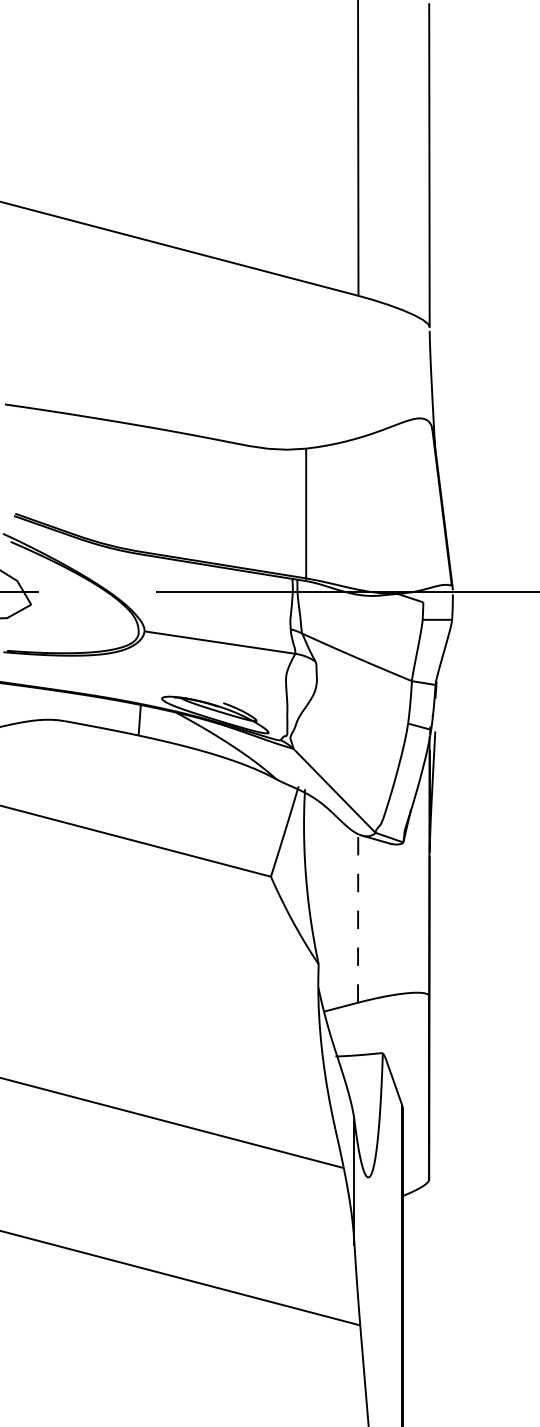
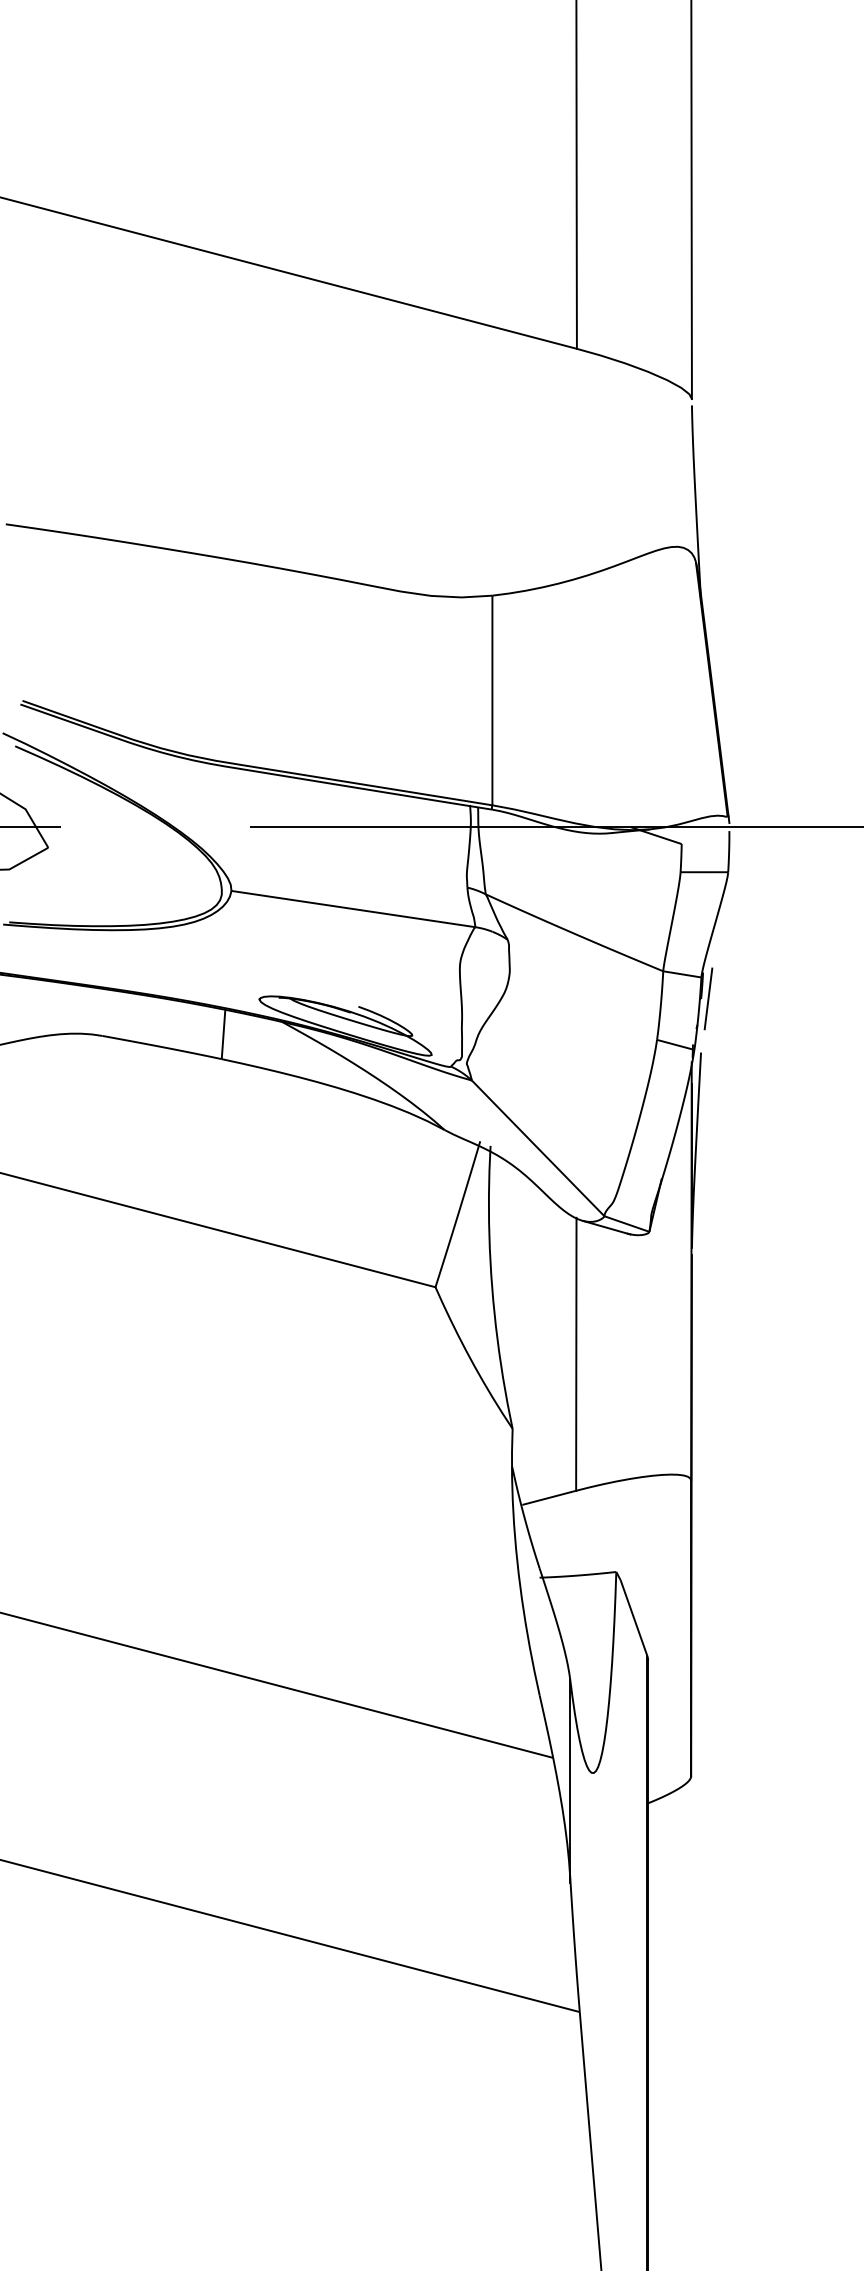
line: (439, 698) -> (707, 999), added
line: (358, 917) -> (576, 1353), dashed -> solid

